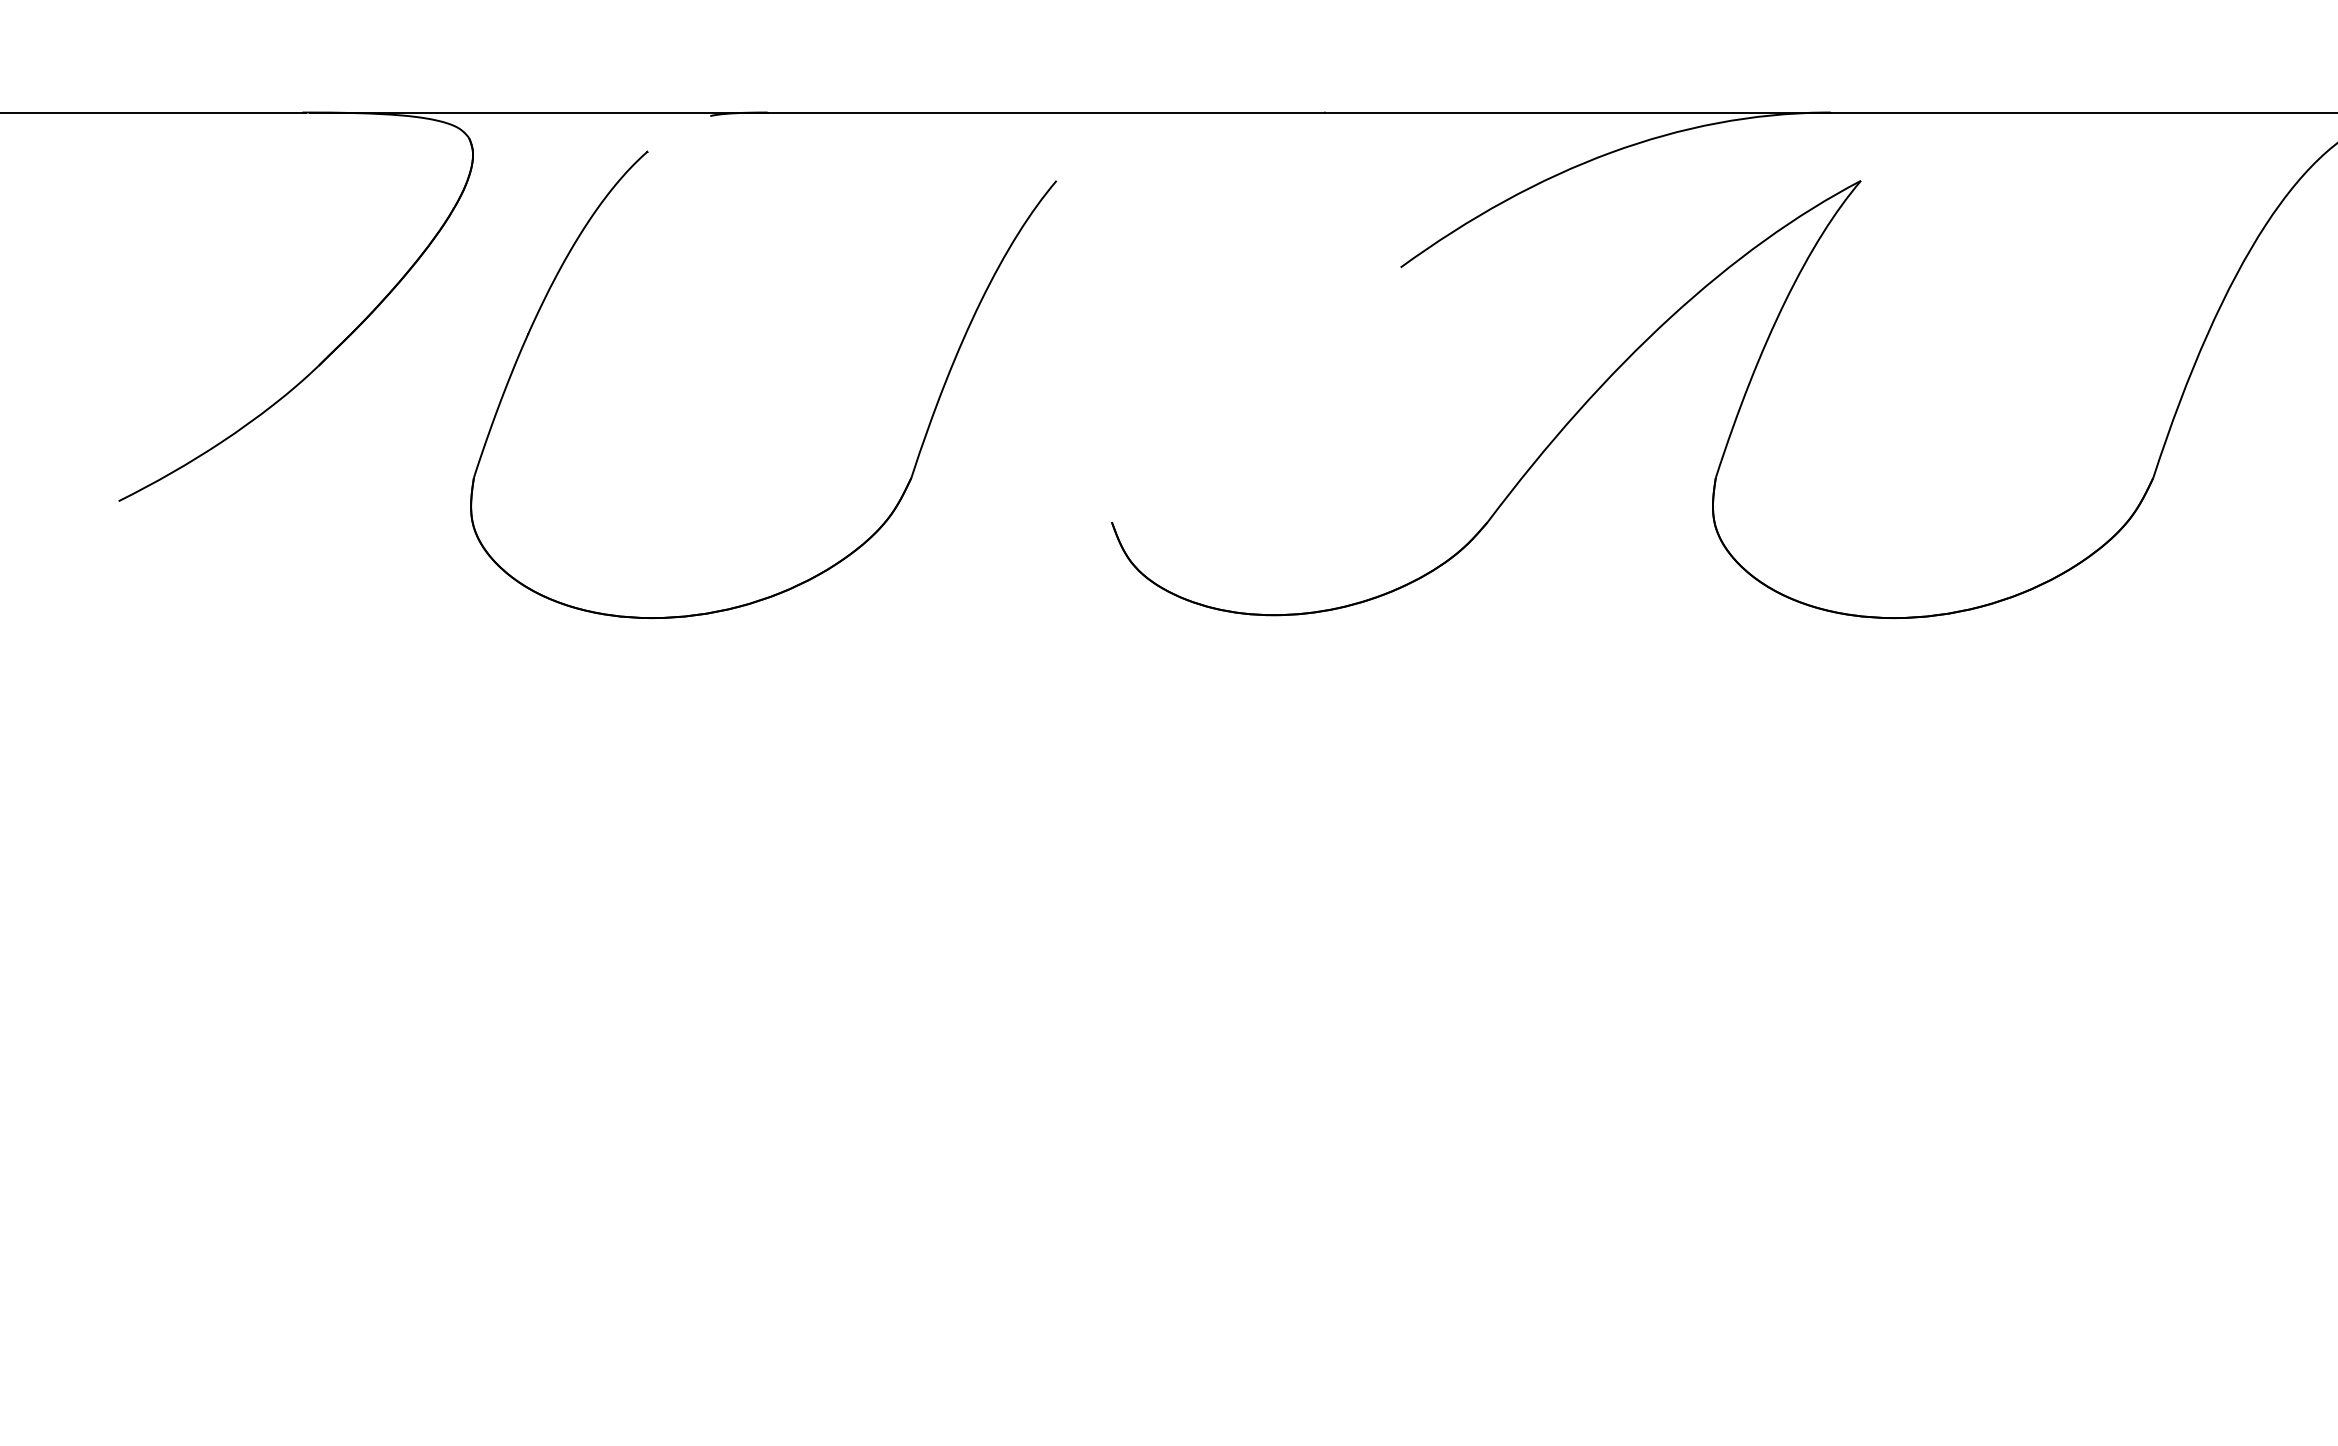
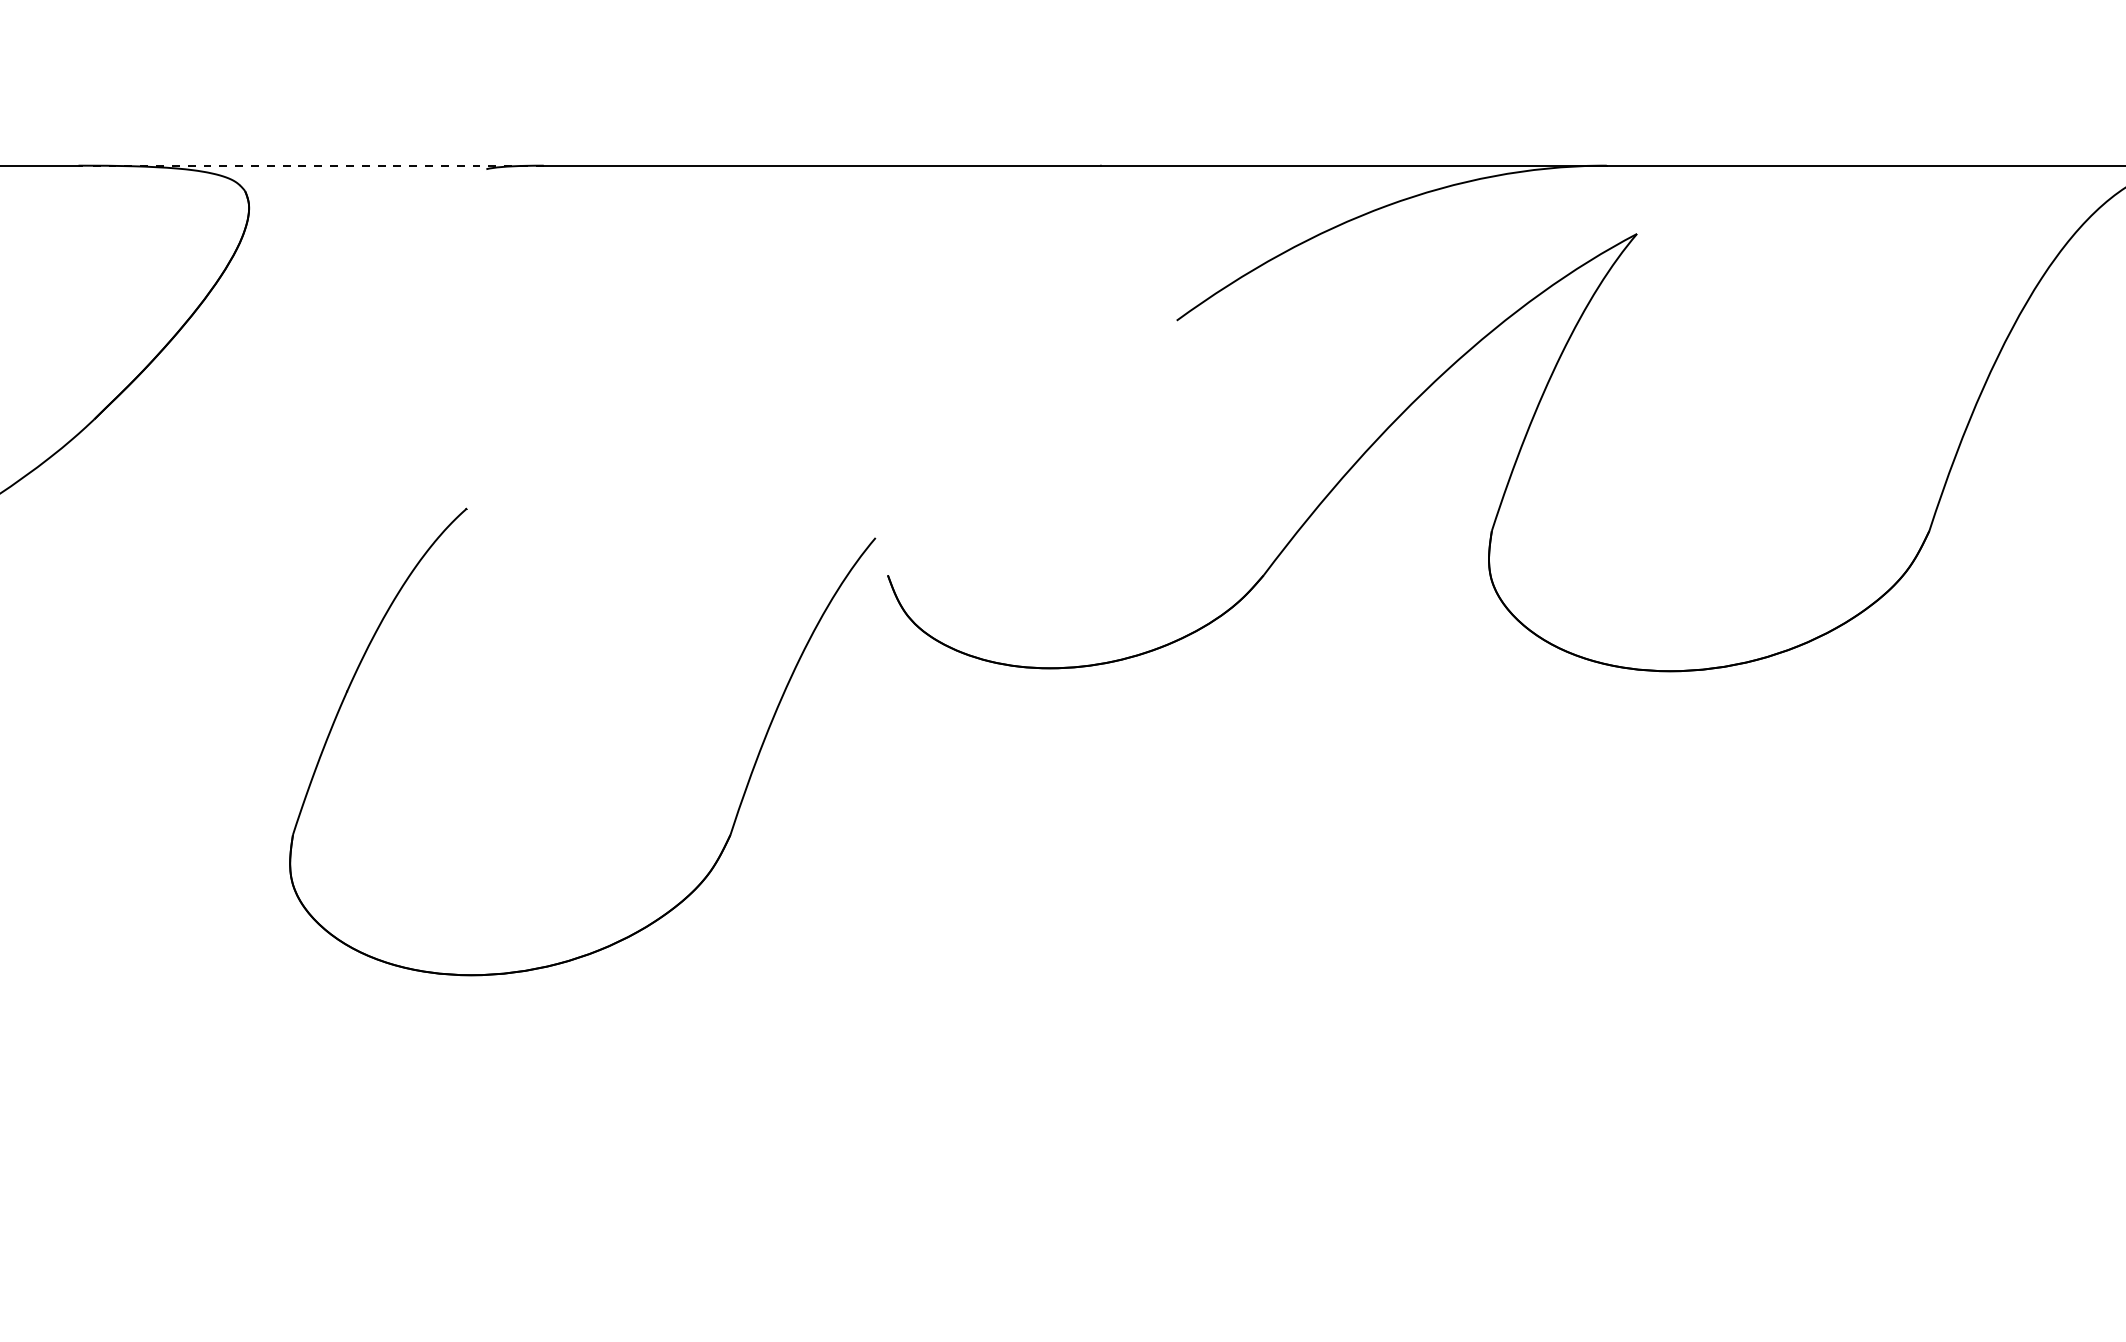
line: (538, 112) -> (314, 165), solid -> dashed
part: (923, 438) -> (742, 795), moved

